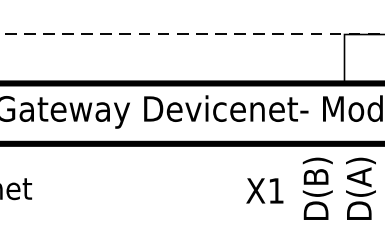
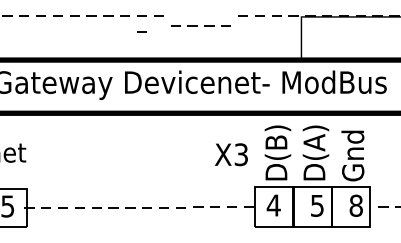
line: (226, 32) -> (197, 25), moved
line: (162, 51) -> (141, 31), added
text: (275, 190) -> (240, 154), X1 -> X3

